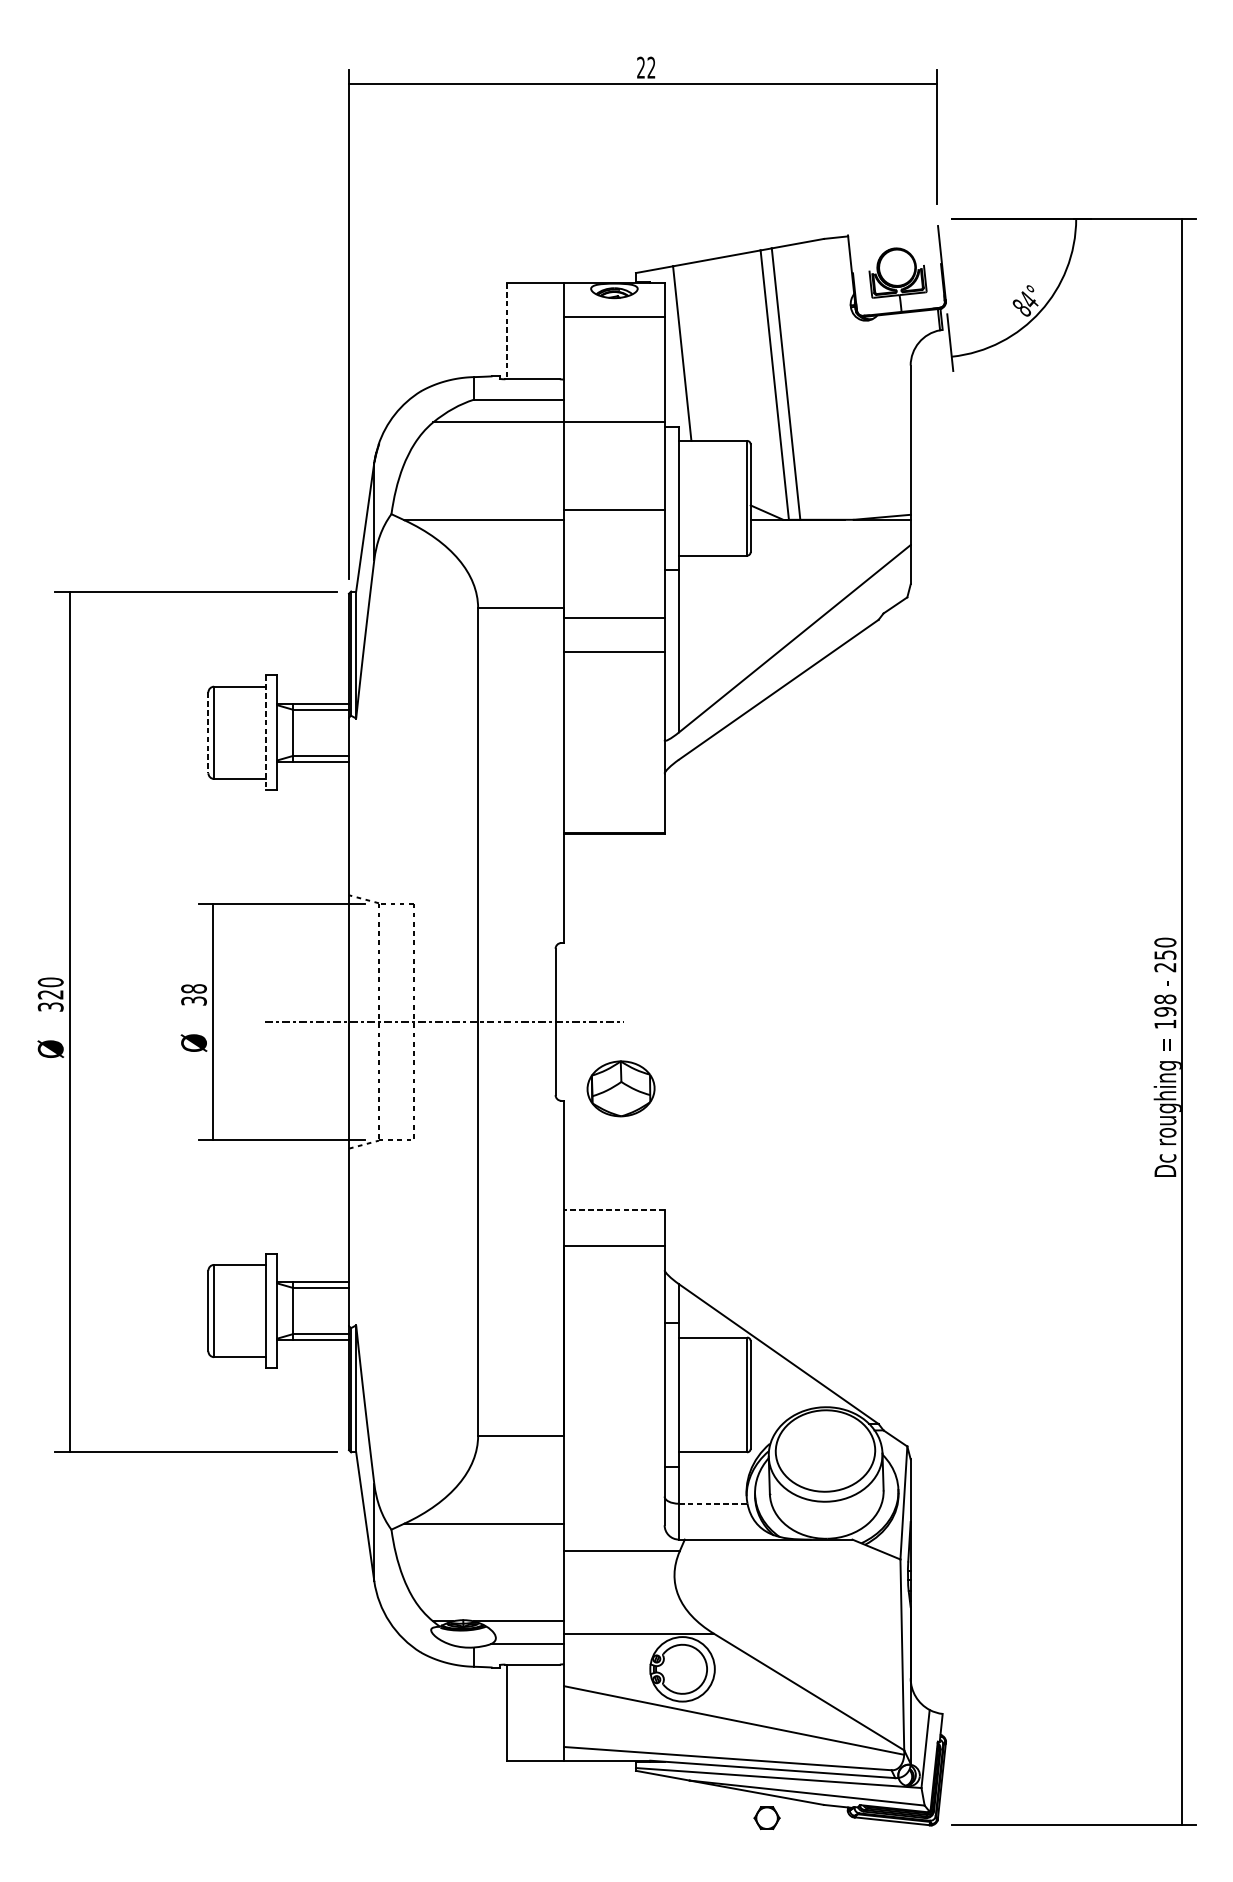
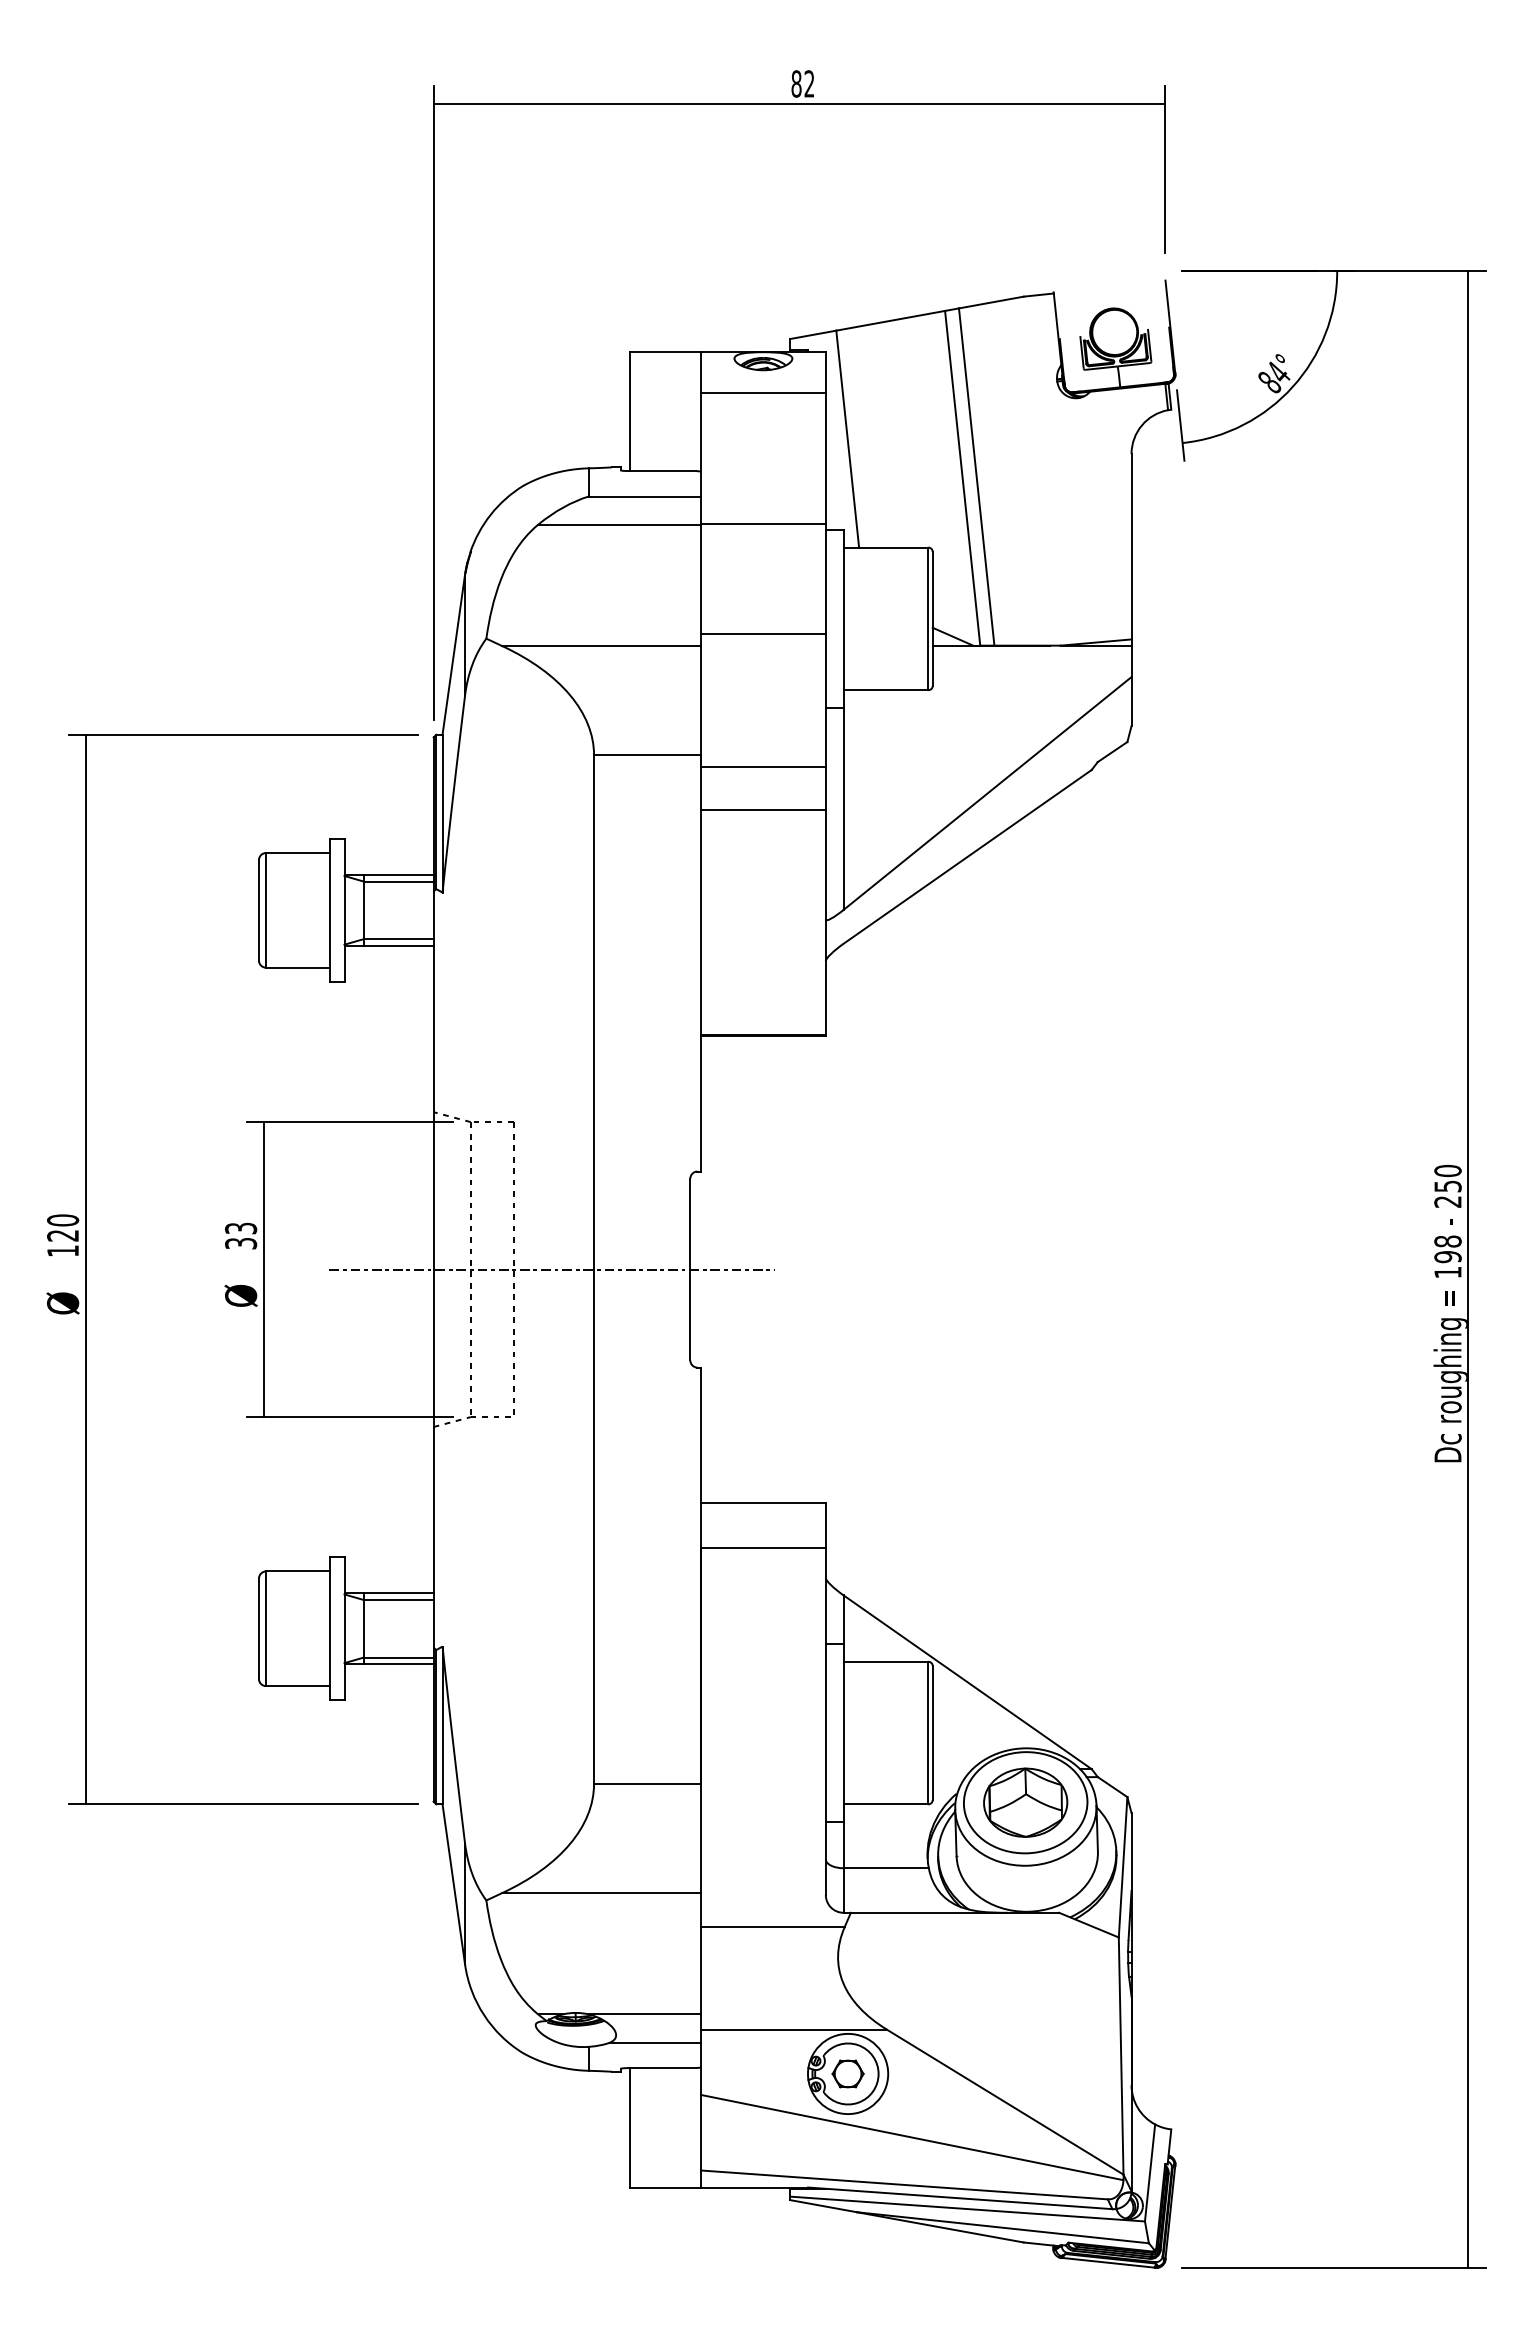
text: (641, 67) -> (796, 83), 22 -> 82
line: (507, 331) -> (630, 411), dashed -> solid
line: (208, 732) -> (258, 910), dashed -> solid
line: (266, 732) -> (330, 910), dashed -> solid
text: (194, 988) -> (241, 1228), 38 -> 33
text: (51, 1006) -> (63, 1250), 320 -> 120
part: (620, 1088) -> (1025, 1802), moved
line: (613, 1209) -> (762, 1502), dashed -> solid
line: (713, 1503) -> (886, 1868), dashed -> solid
part: (766, 1817) -> (847, 2073), moved

